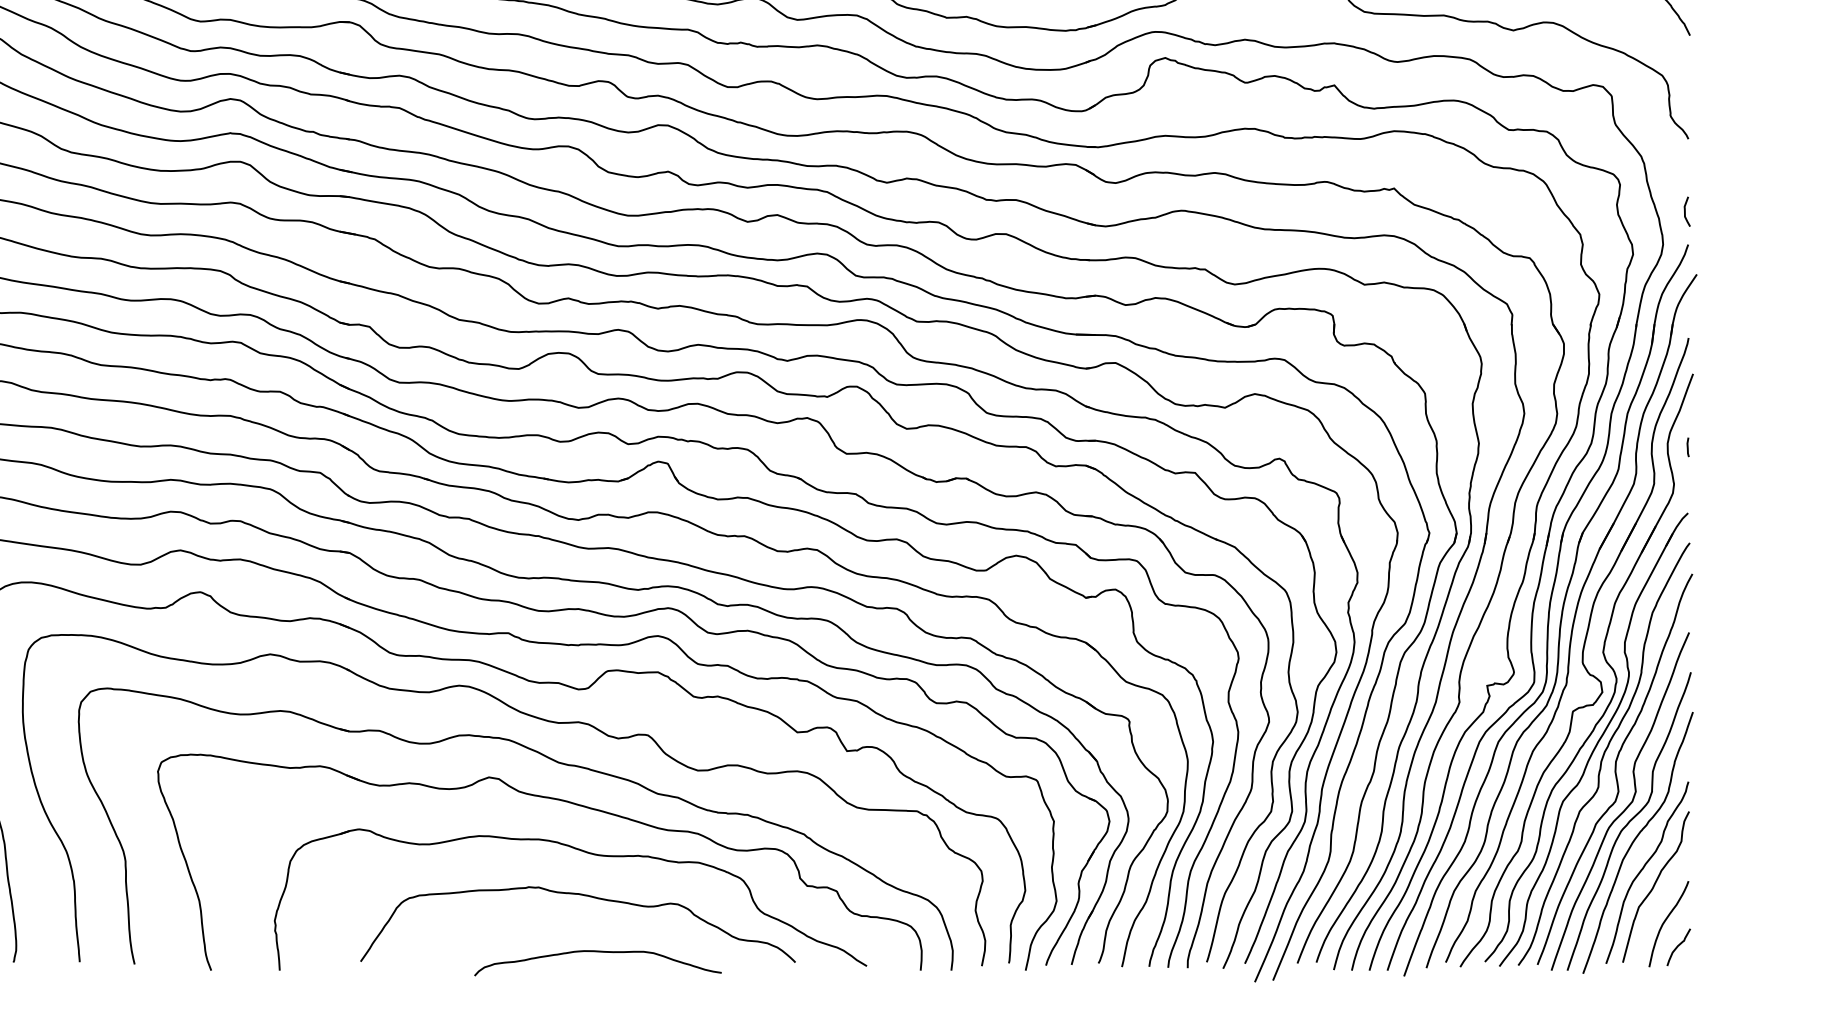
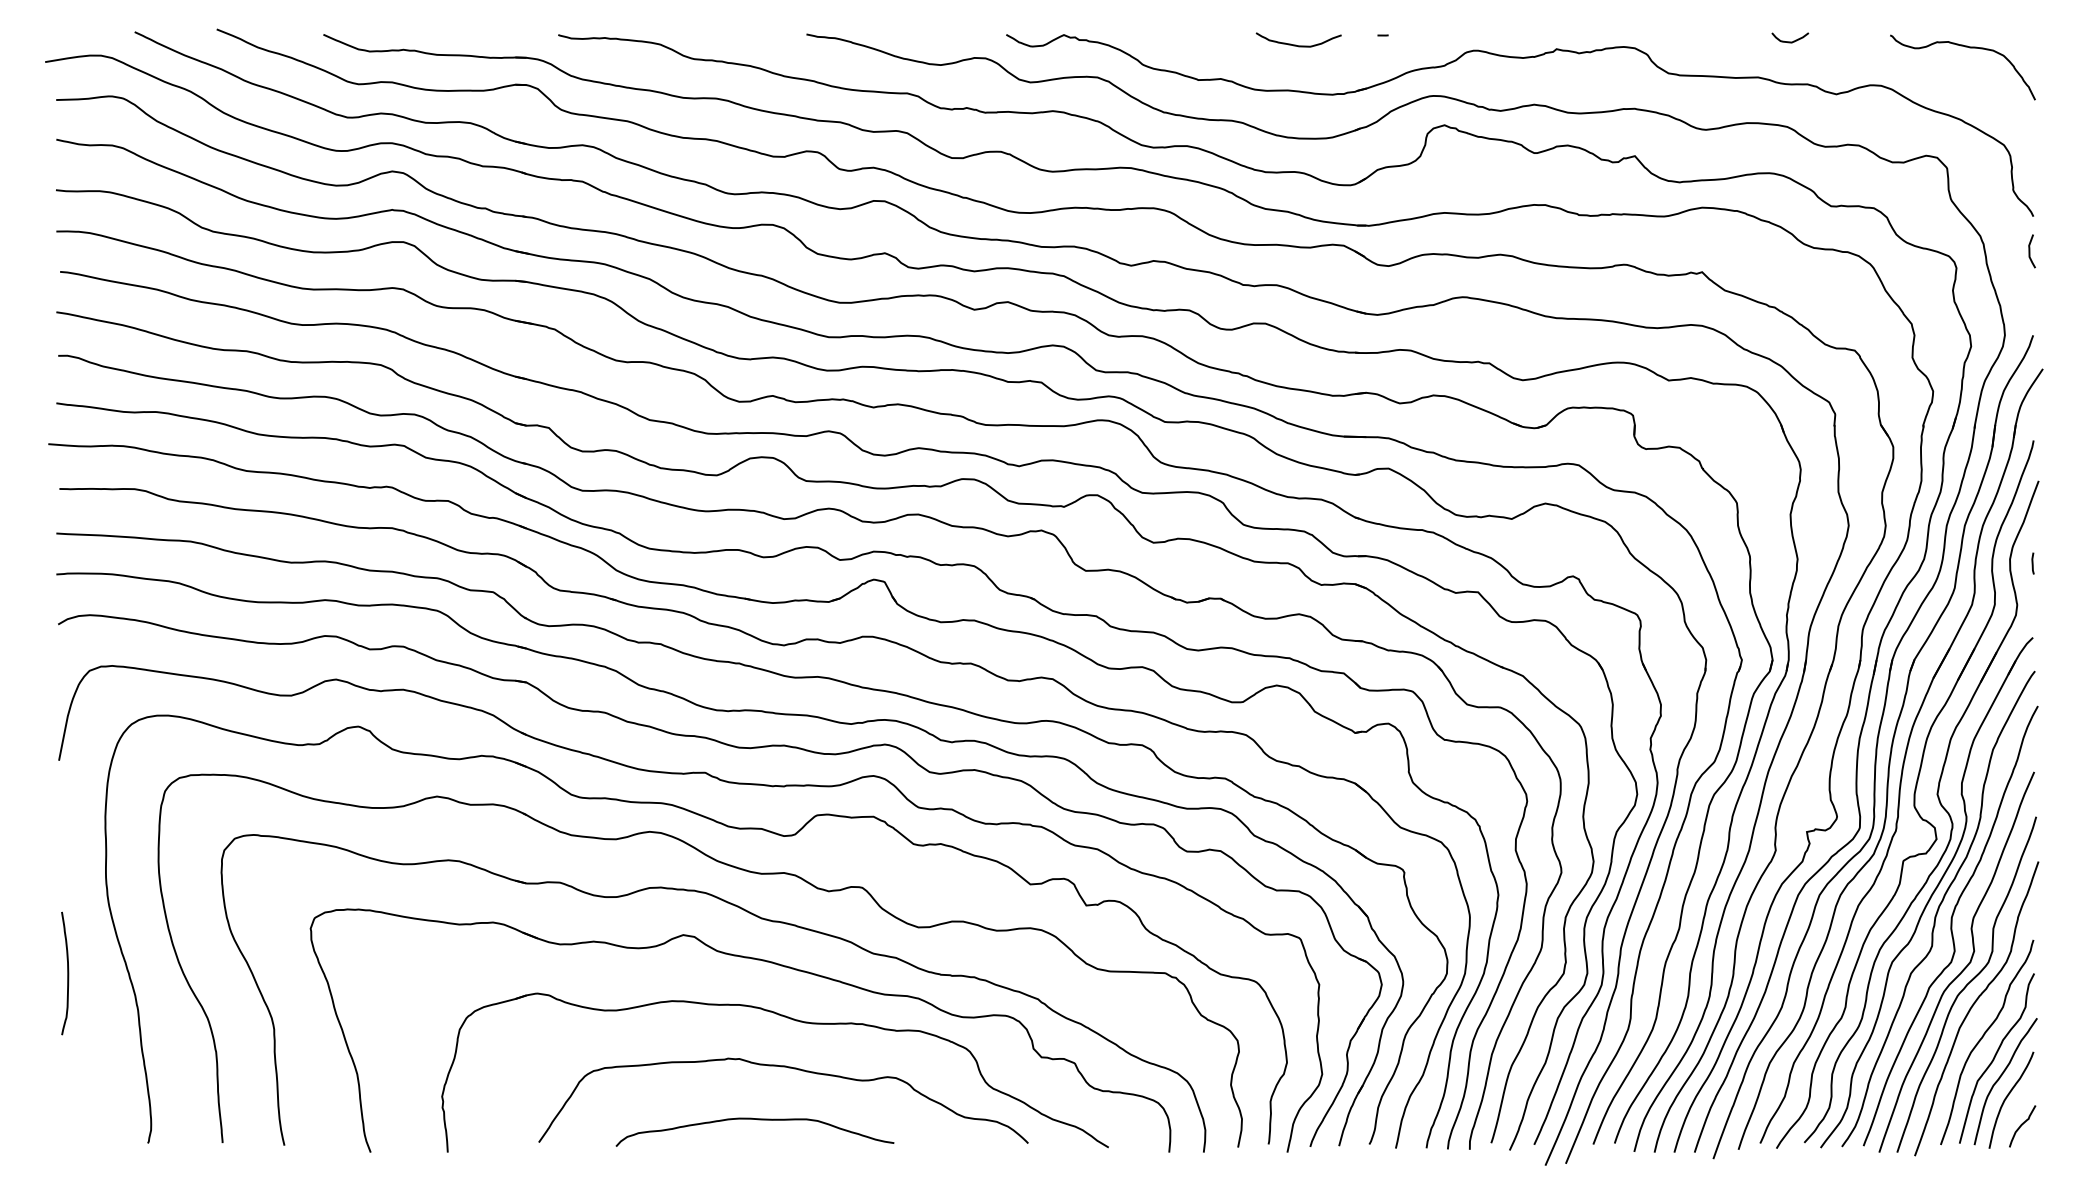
curve: (1685, 211) -> (2030, 251), moved
curve: (1659, 904) -> (2000, 1078), added
curve: (600, 952) -> (757, 1120), moved

